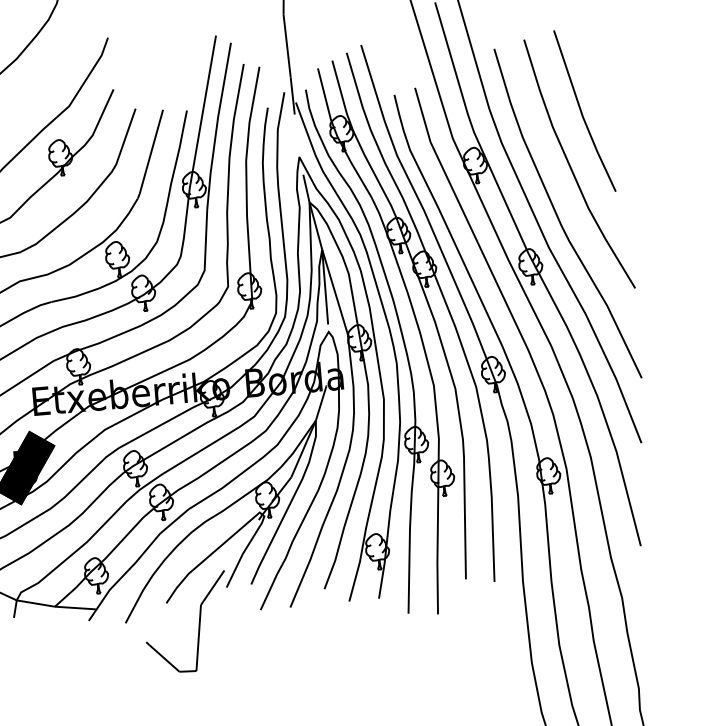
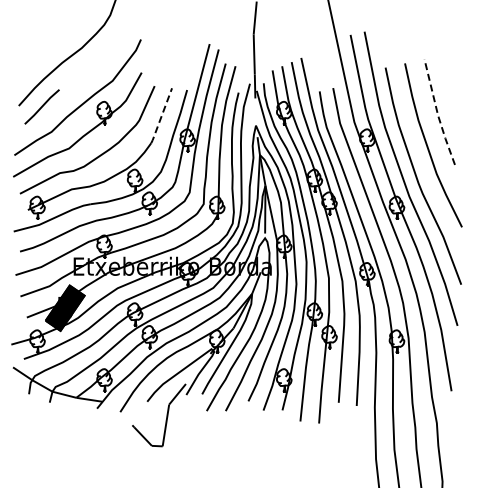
line: (581, 113) -> (437, 113), solid -> dashed
line: (150, 155) -> (161, 116), solid -> dashed

